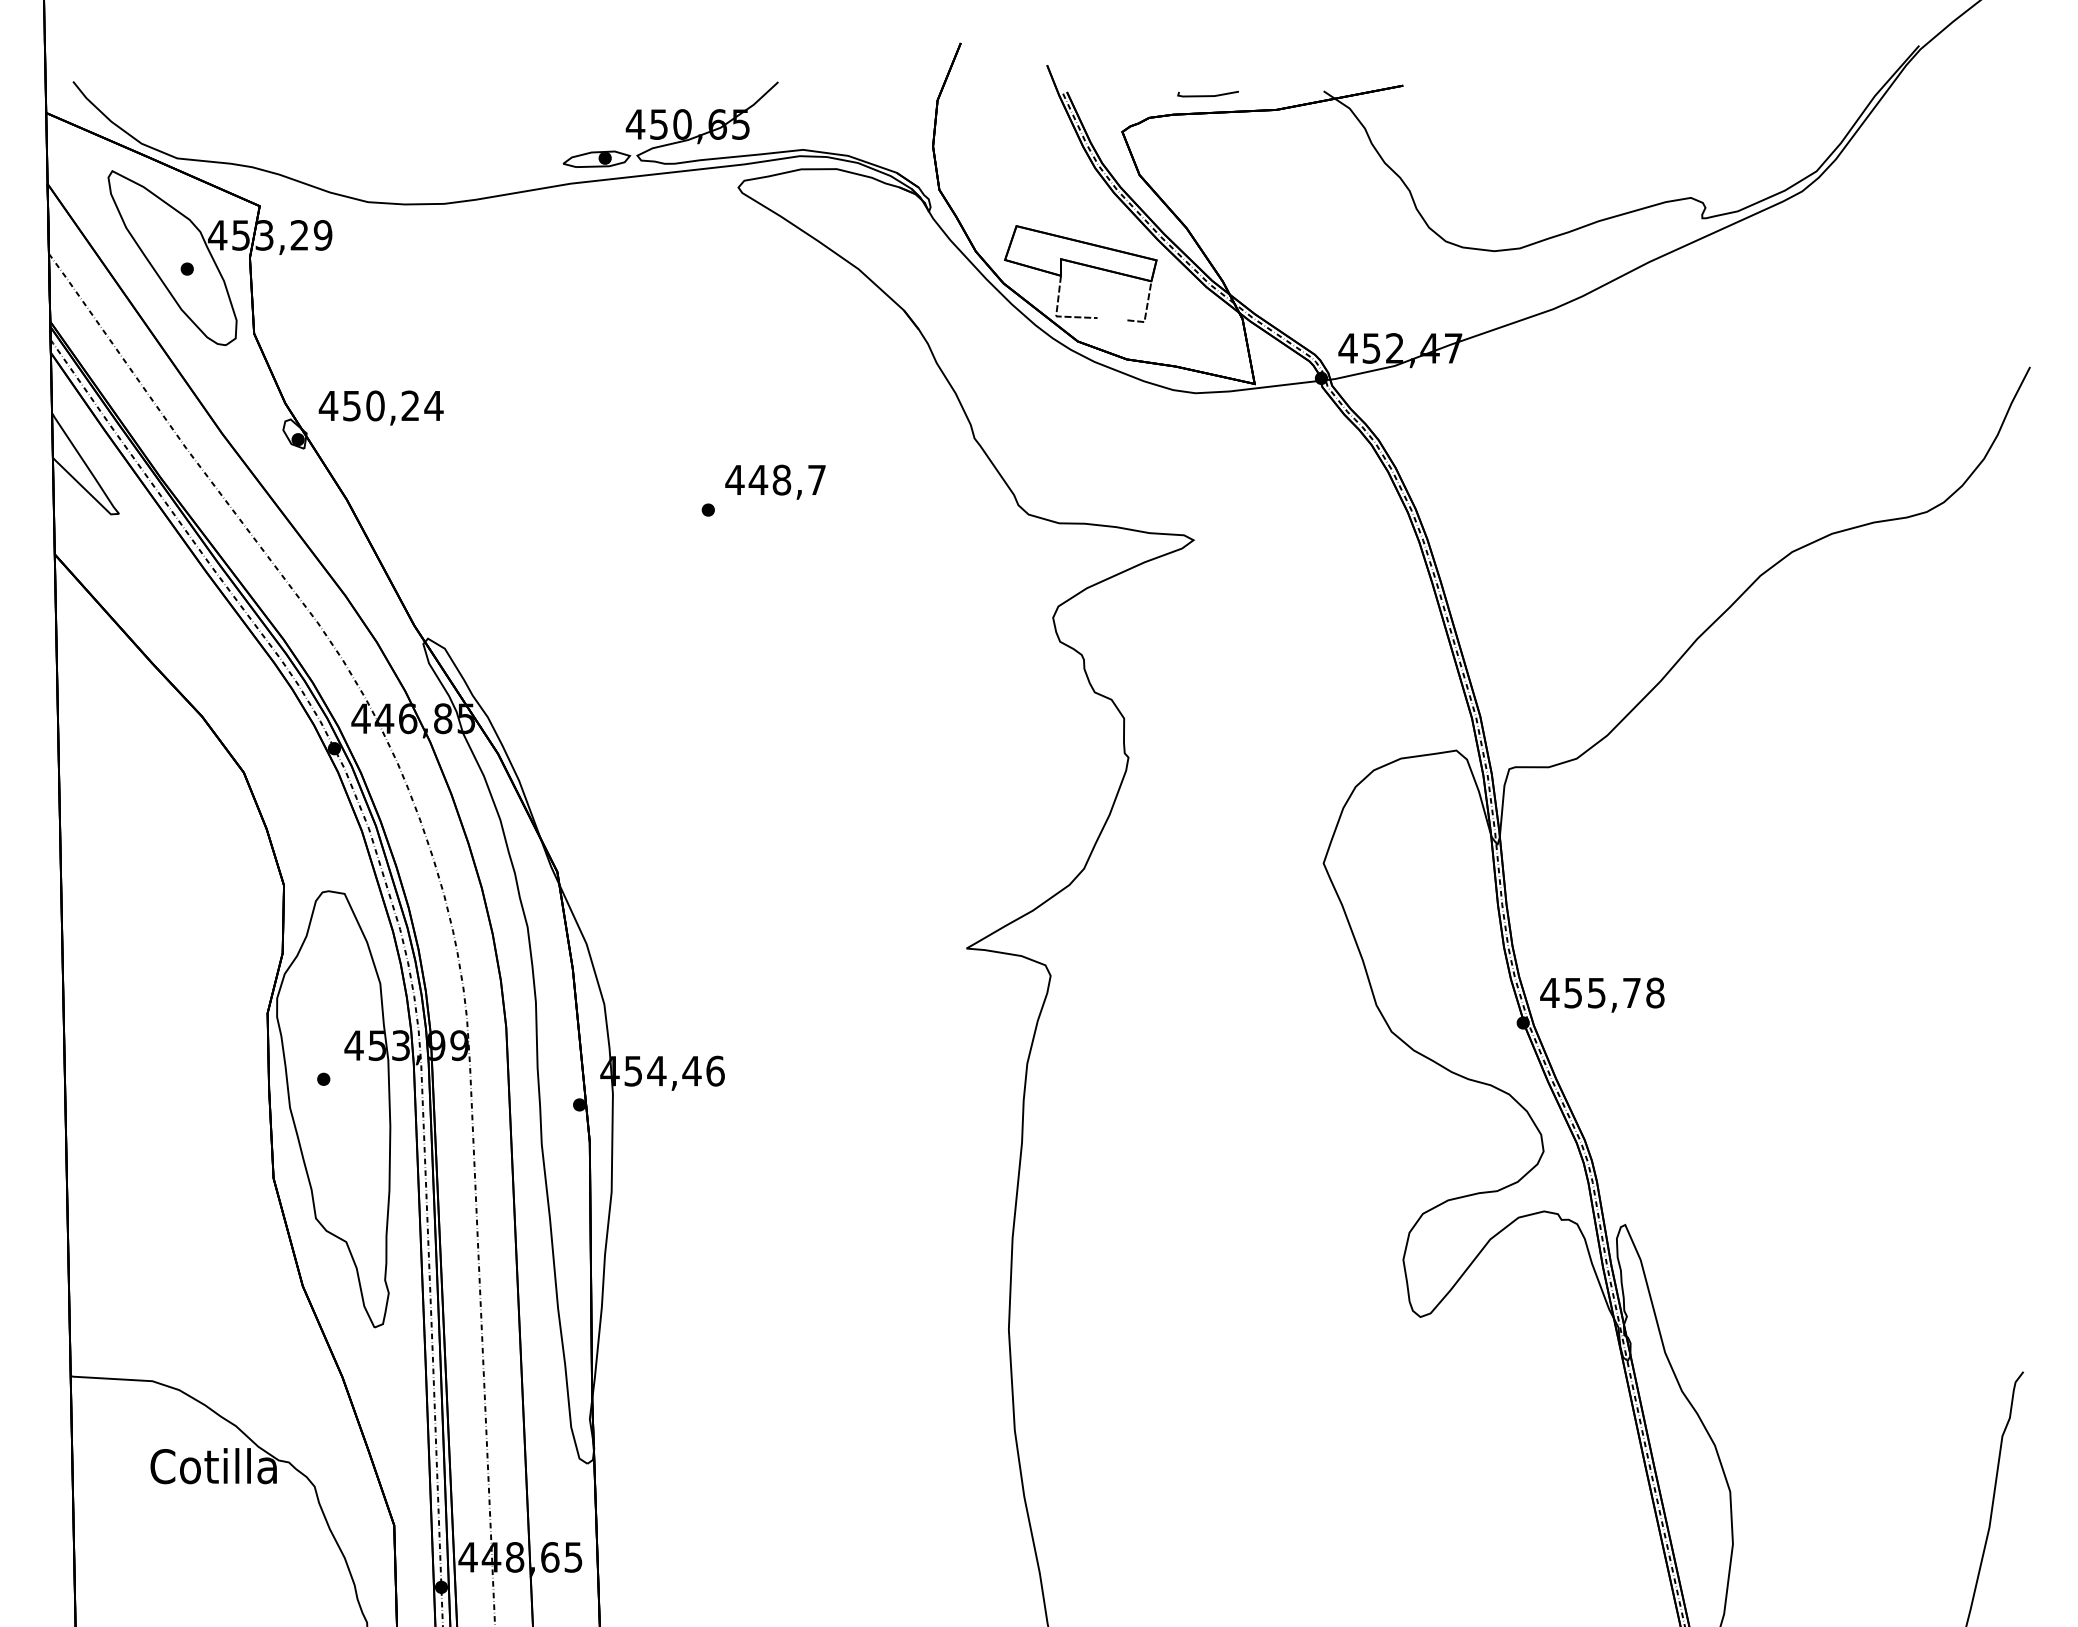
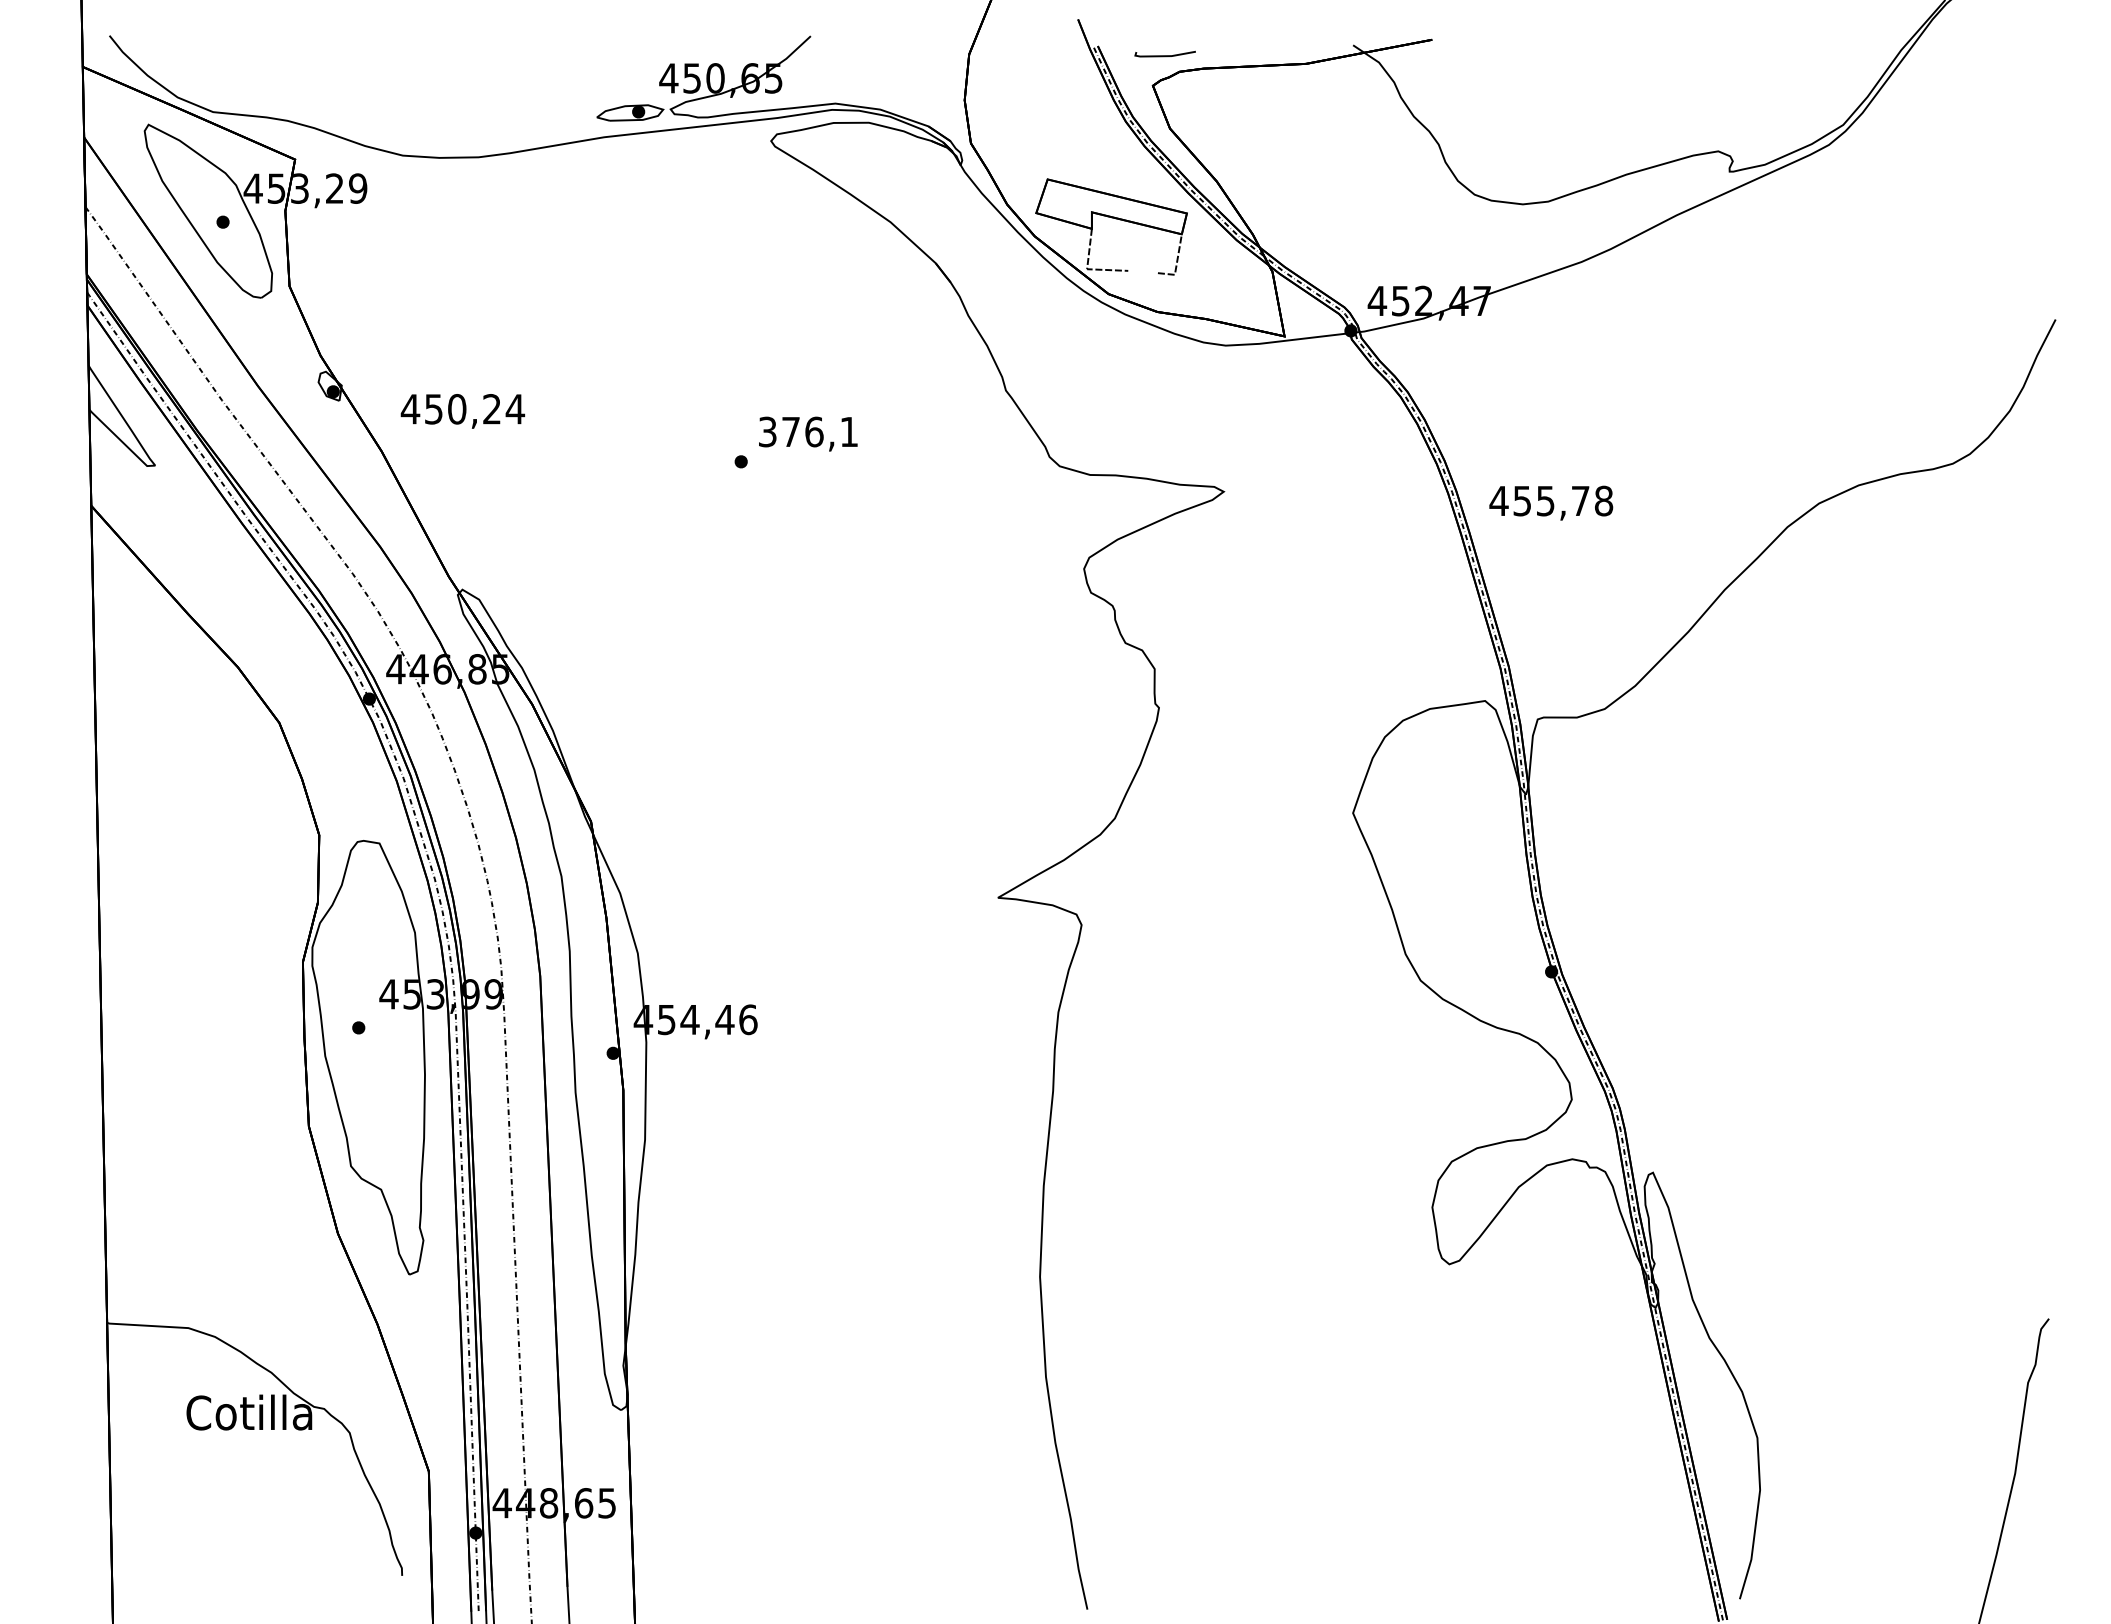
line: (1207, 95) -> (1164, 55), moved
text: (380, 408) -> (462, 411), moved
text: (774, 479) -> (807, 431), 448,7 -> 376,1
text: (1602, 994) -> (1551, 502), moved

